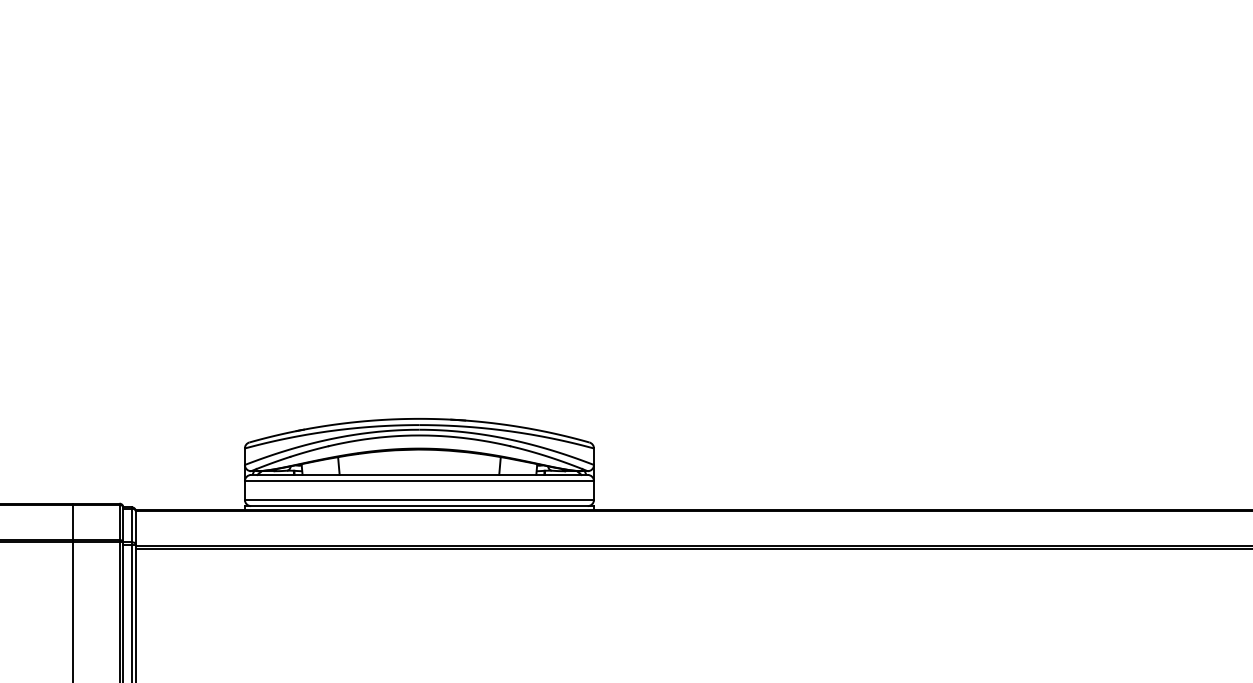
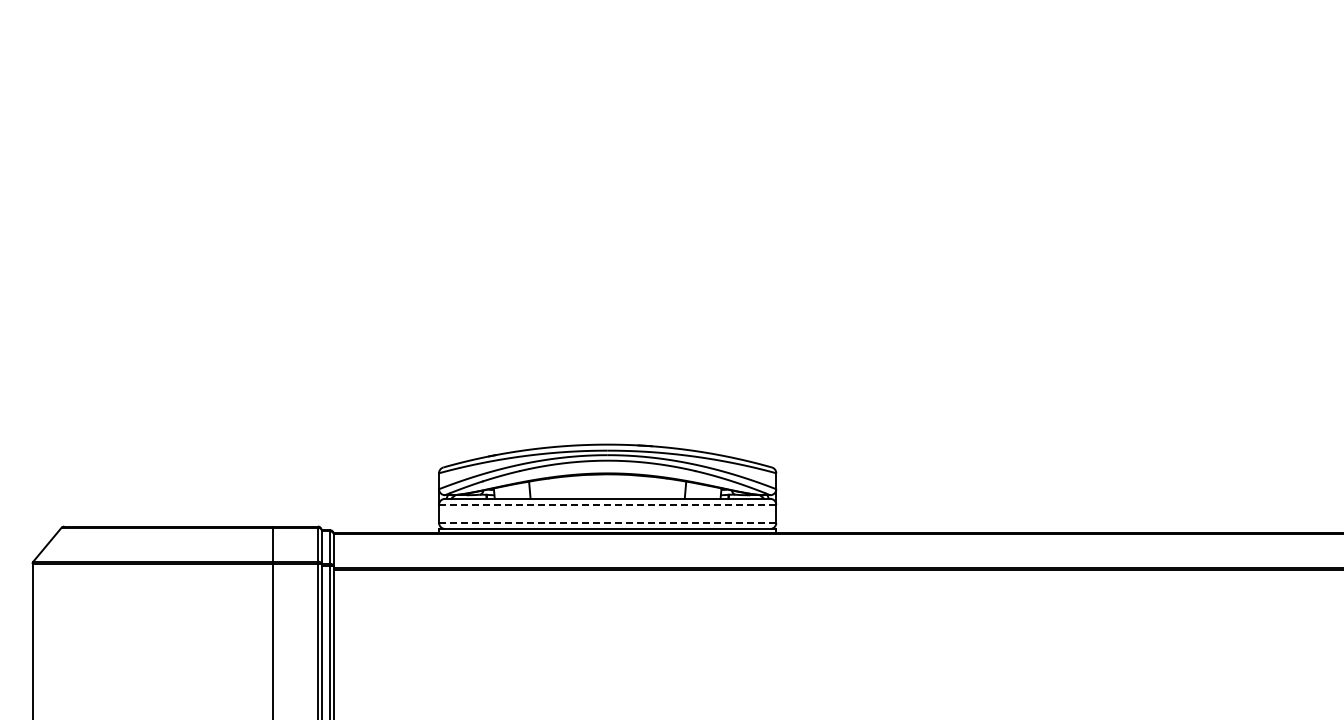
line: (419, 480) -> (607, 504), solid -> dashed
line: (419, 499) -> (607, 522), solid -> dashed

